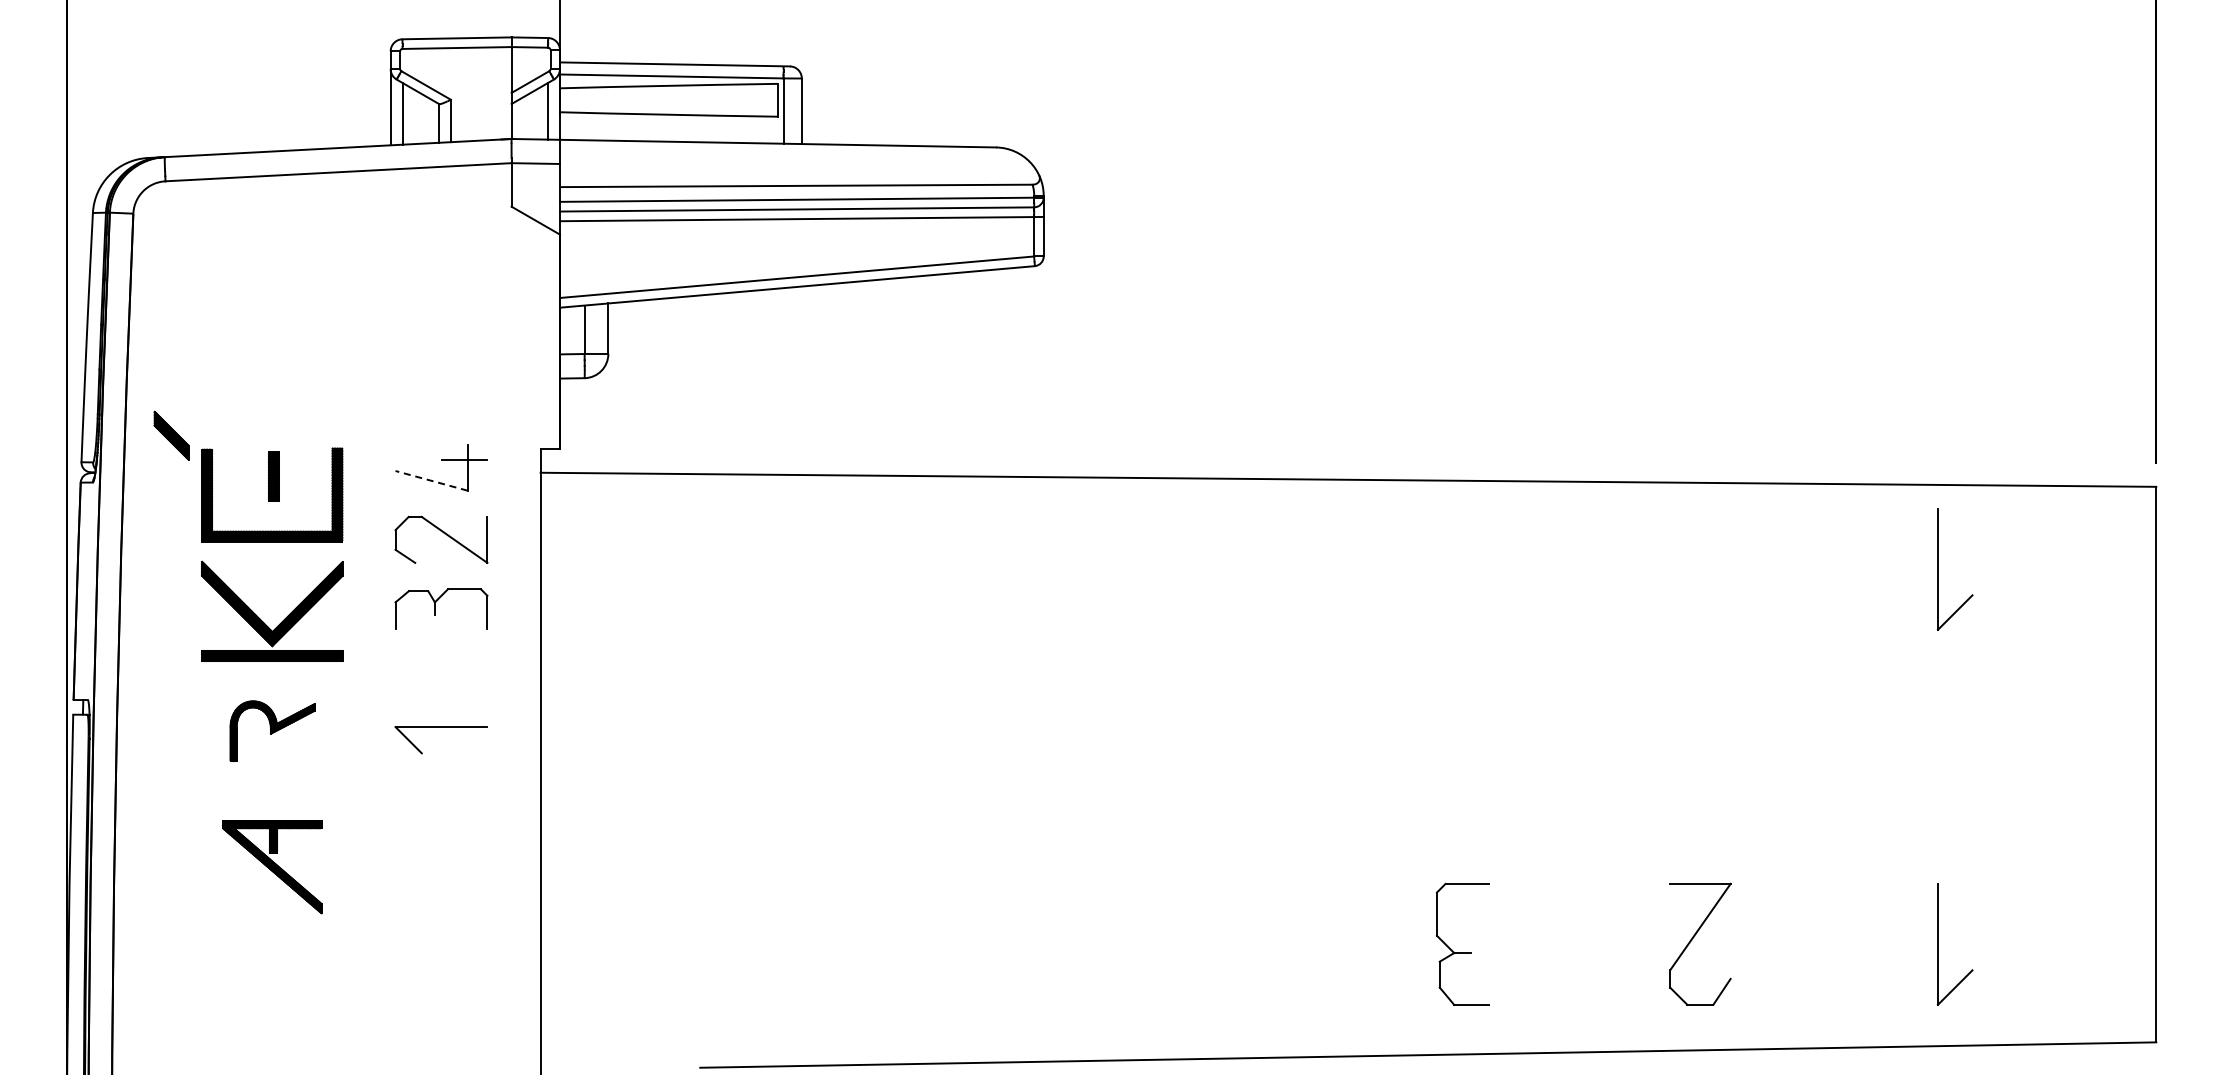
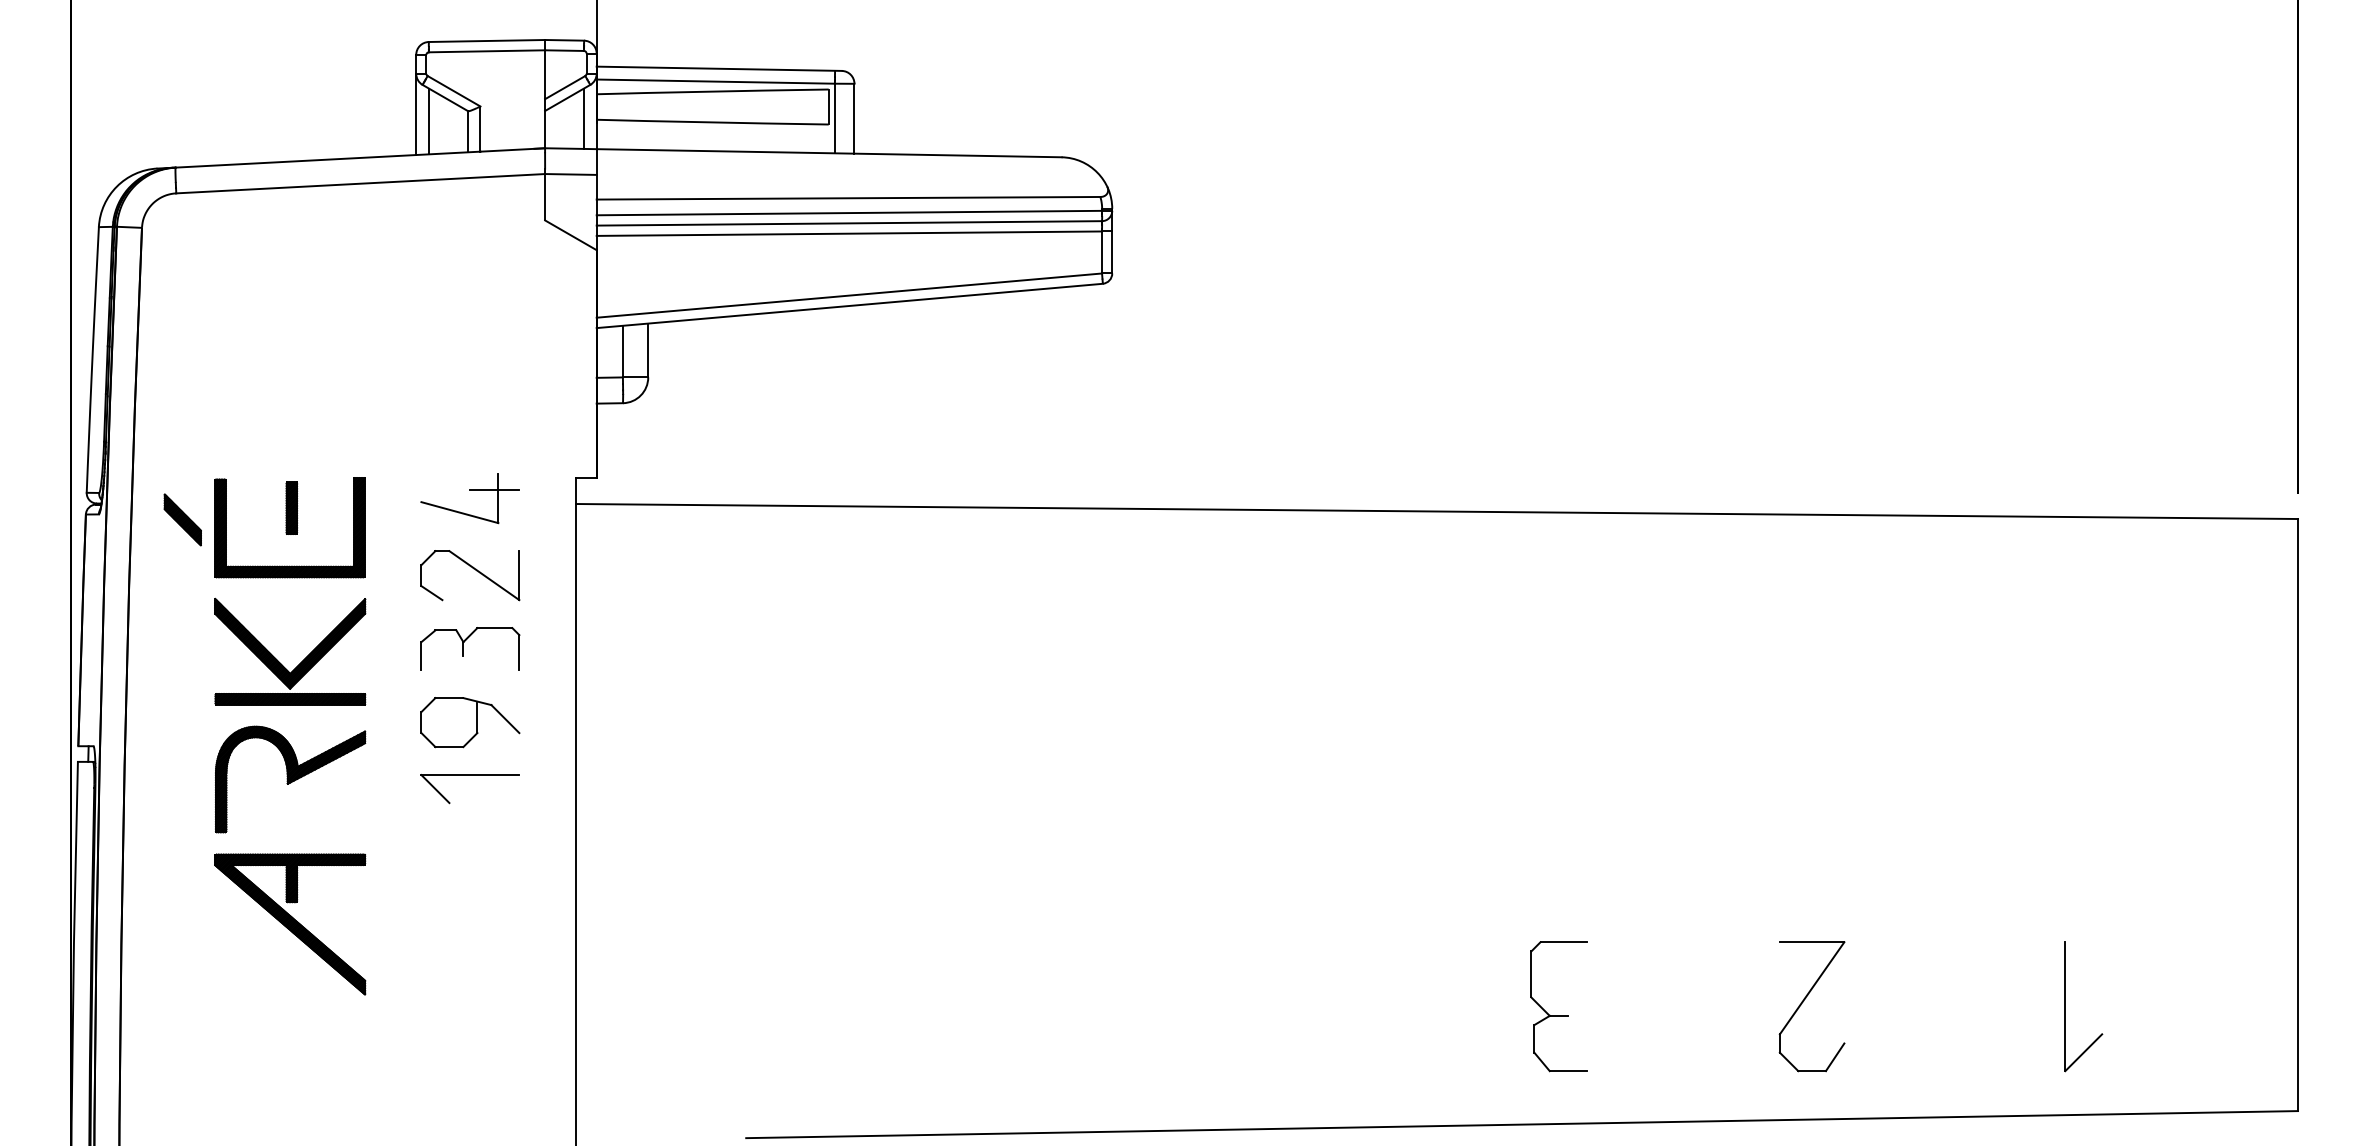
part: (171, 435) -> (182, 519), moved
line: (431, 480) -> (459, 512), dashed -> solid
part: (1938, 569) -> (2065, 607), removed
part: (441, 677) -> (470, 722), added
part: (272, 730) -> (290, 778), size x1.67
part: (272, 866) -> (290, 923), size x1.43

